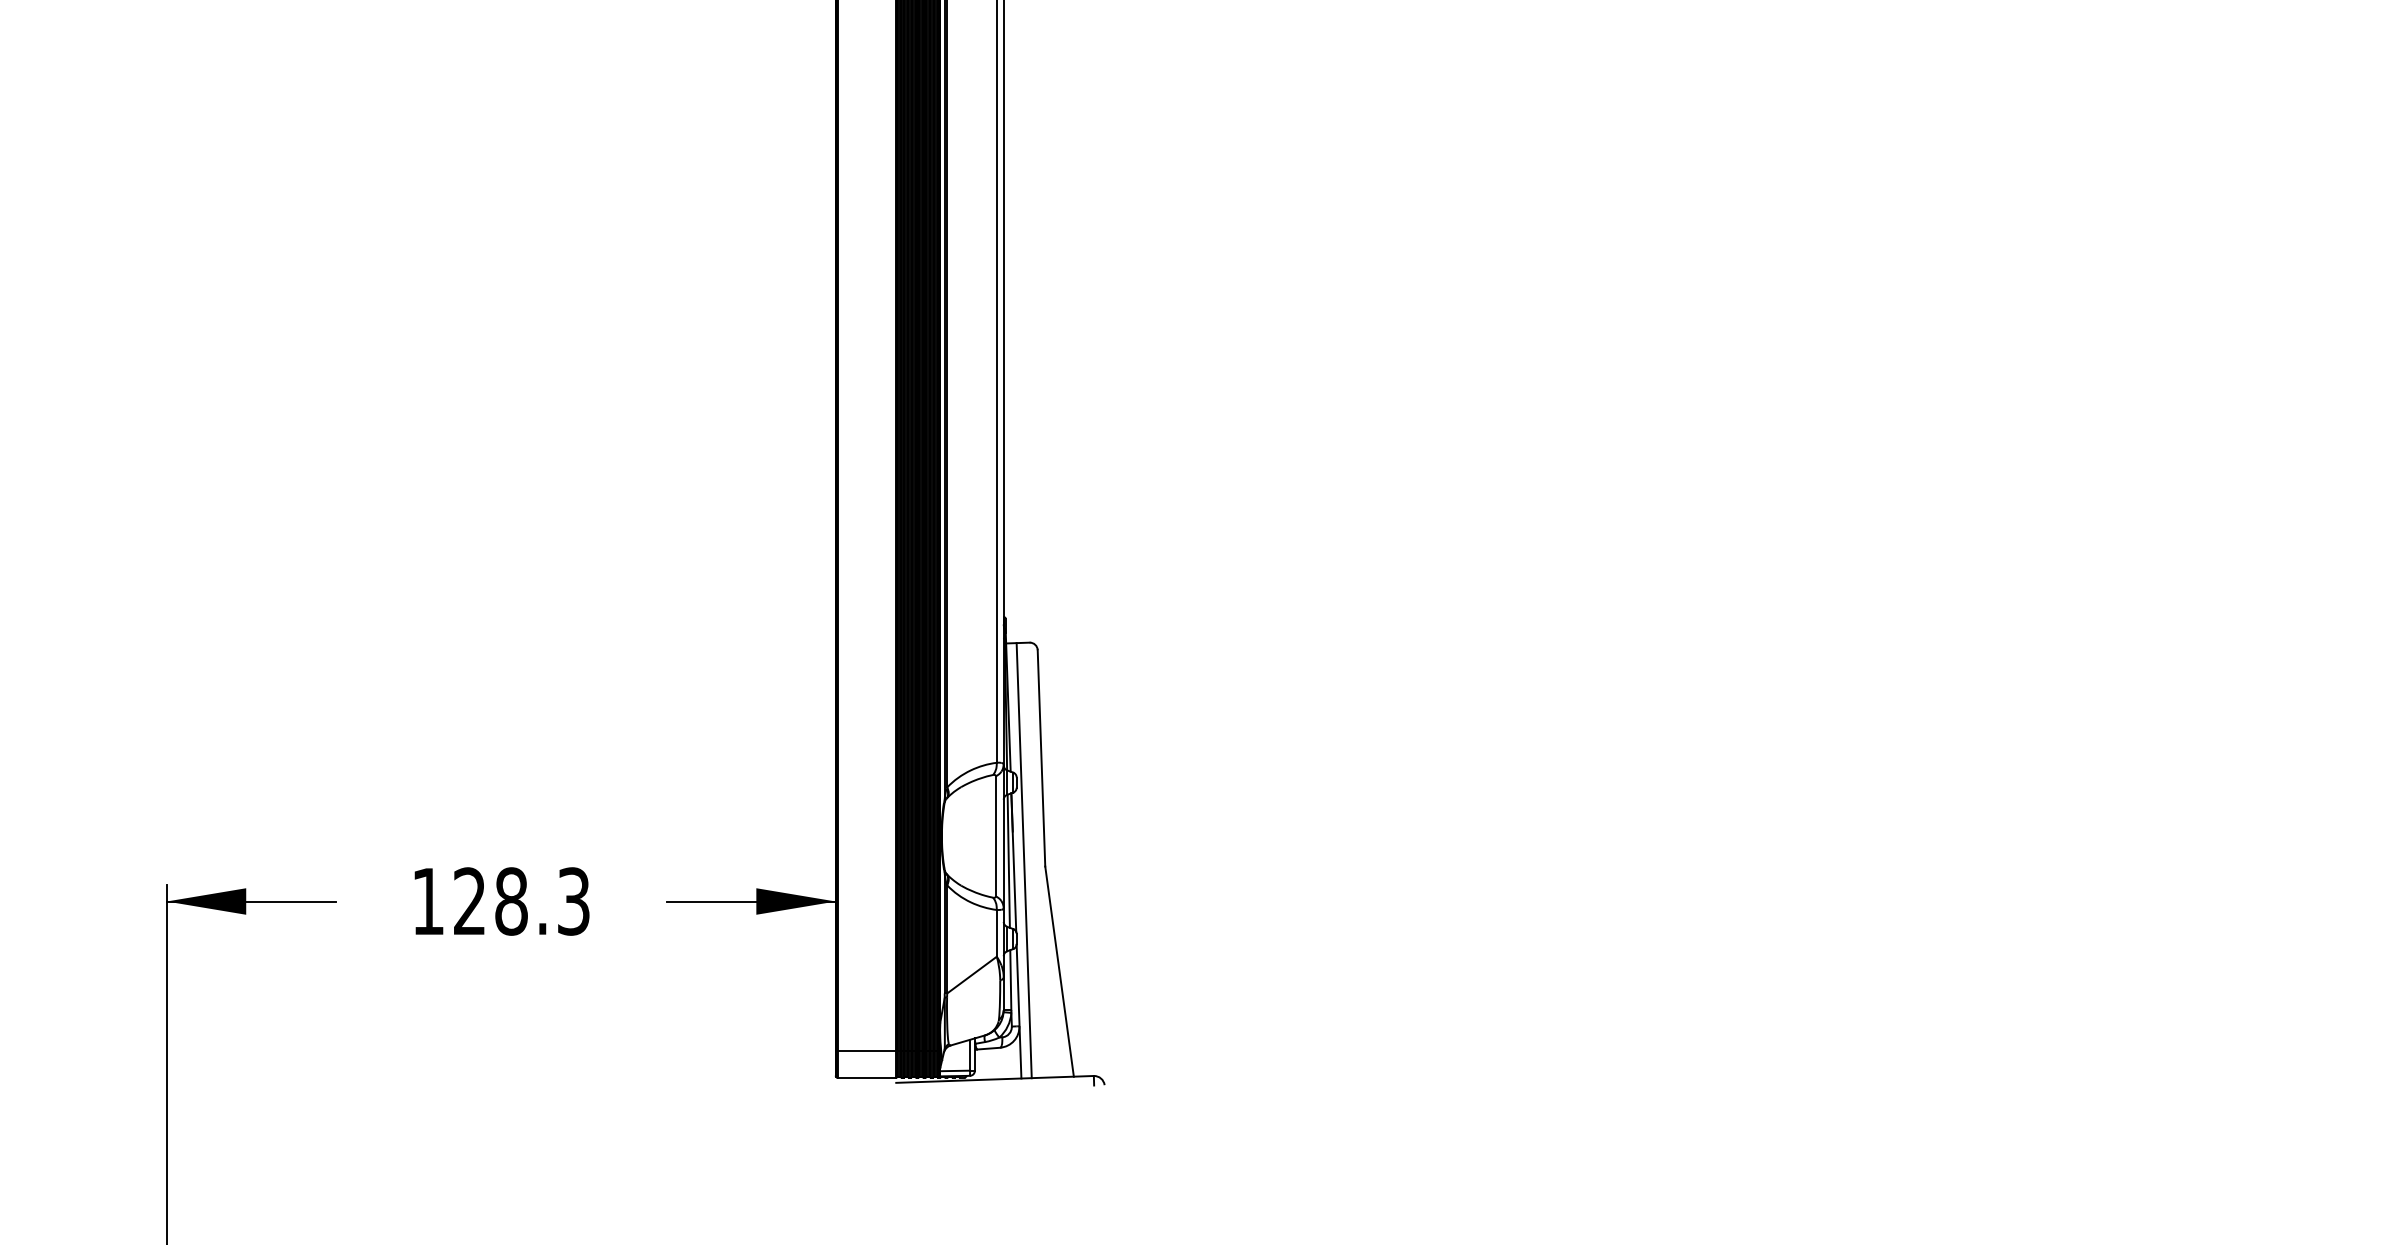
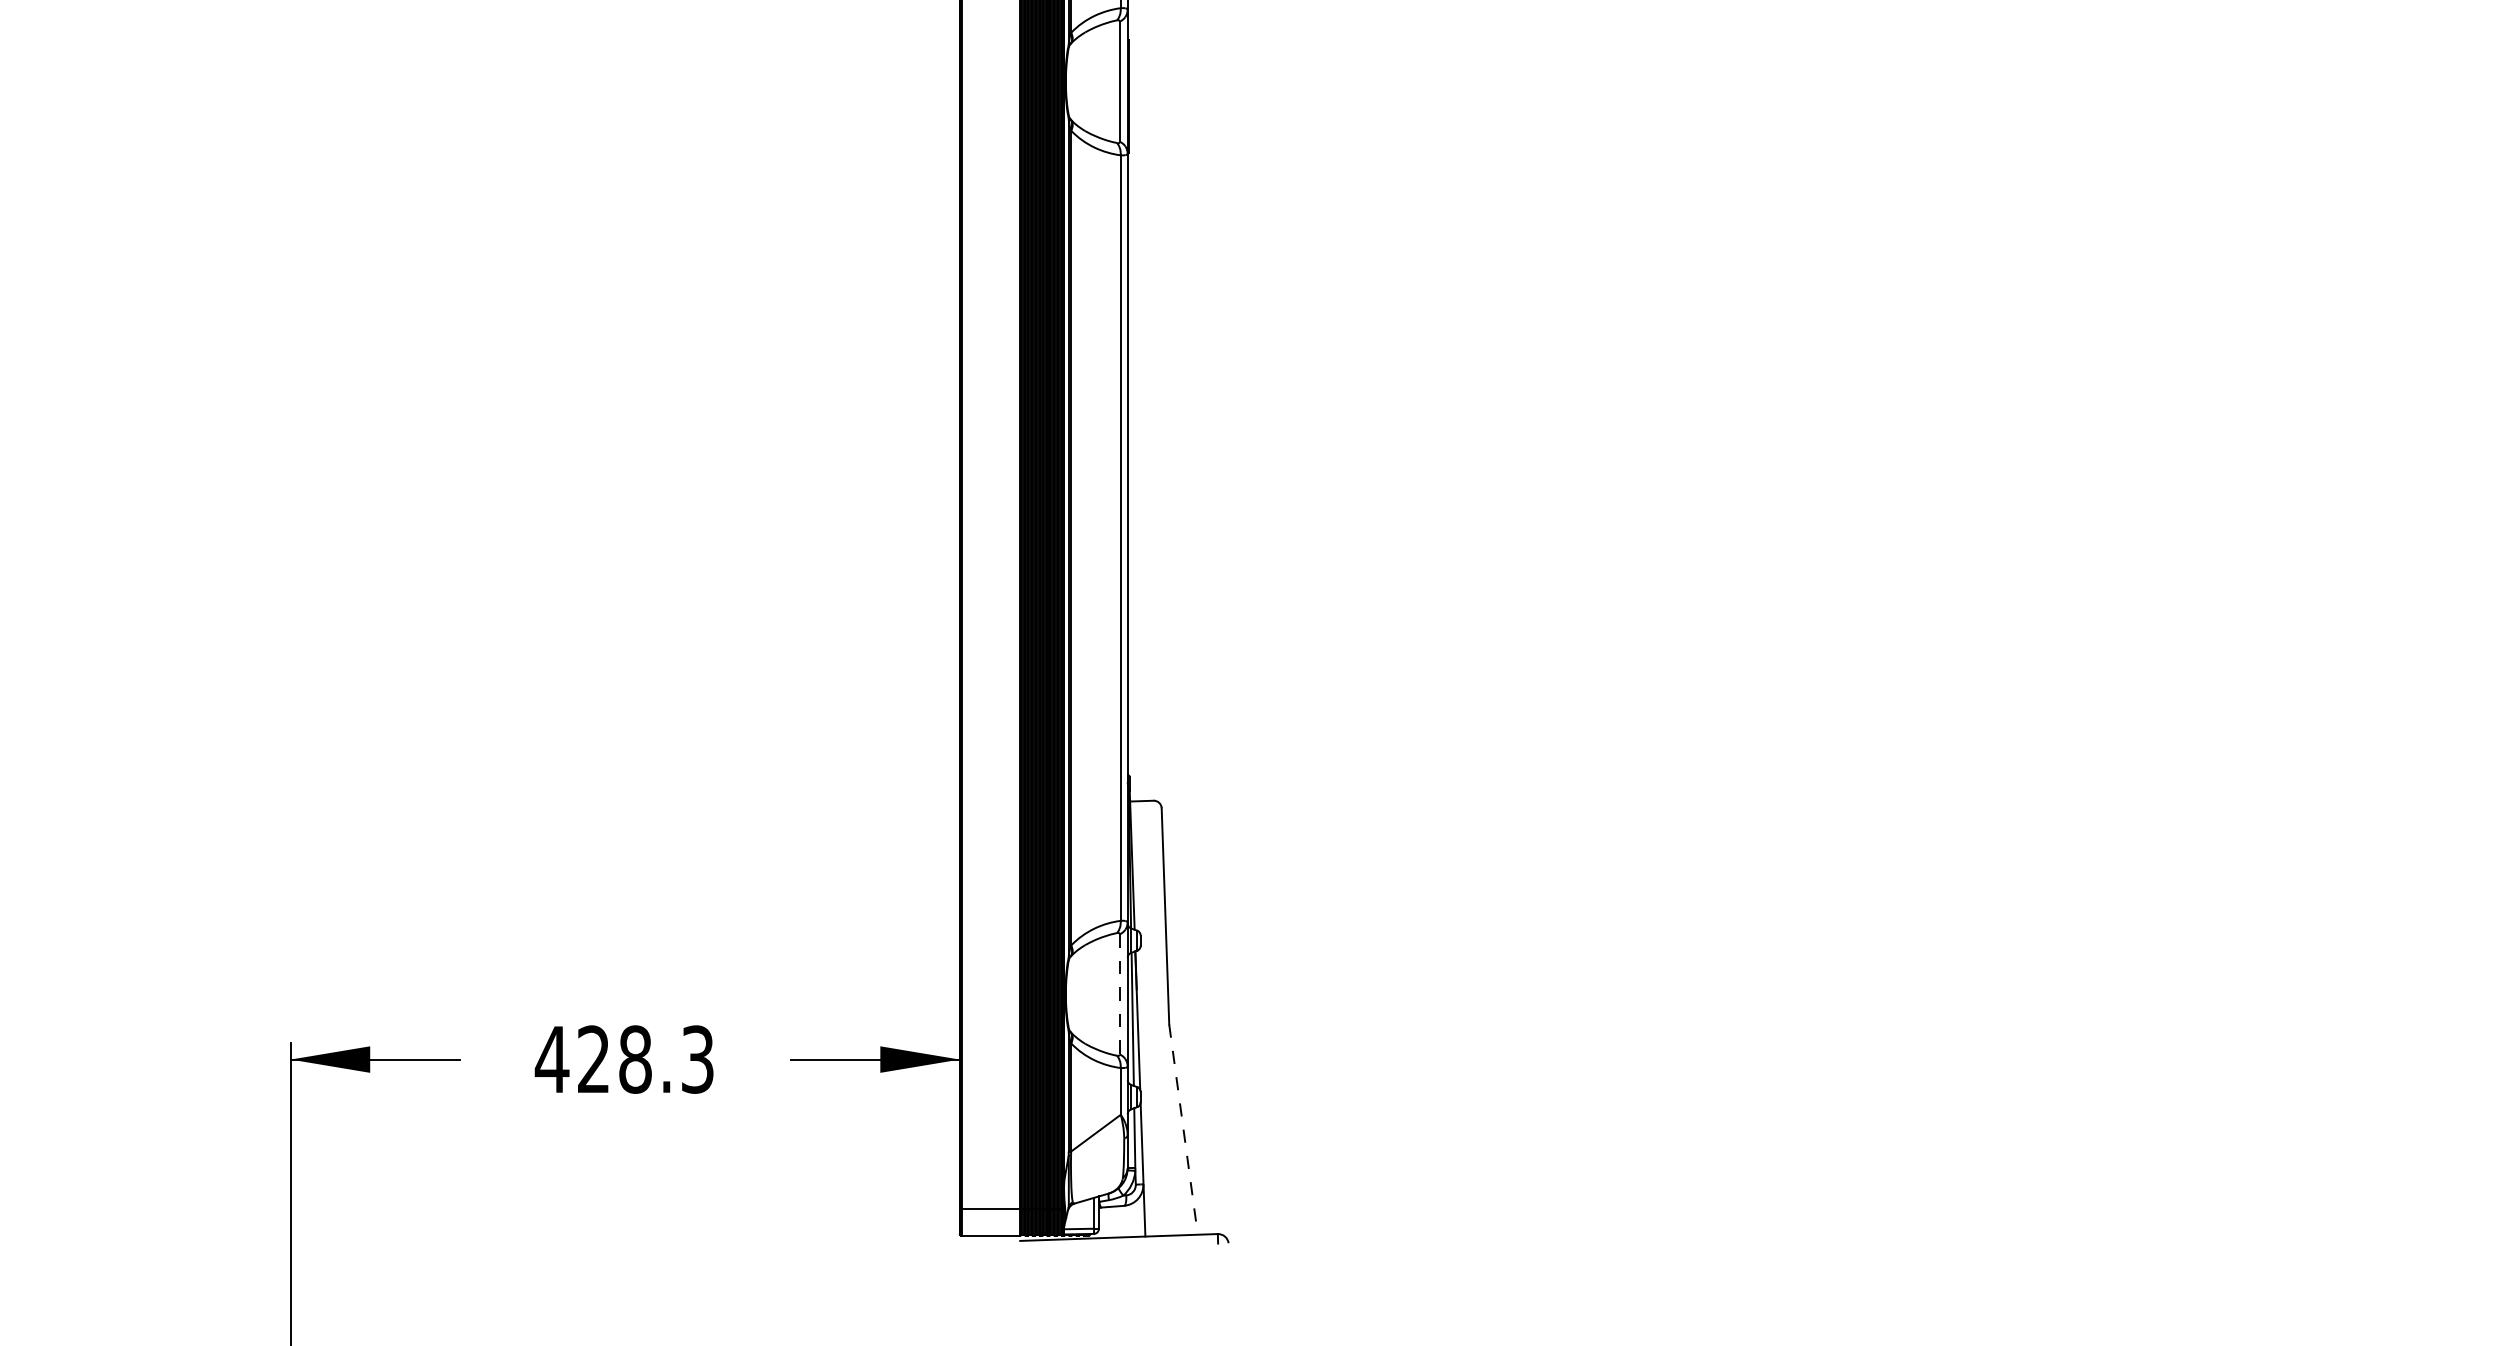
line: (995, 836) -> (1119, 994), solid -> dashed
line: (1023, 860) -> (1147, 1018), removed
text: (427, 901) -> (551, 1059), 128.3 -> 428.3
line: (1059, 972) -> (1183, 1130), solid -> dashed

